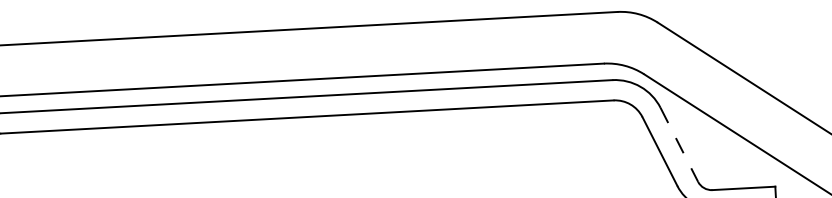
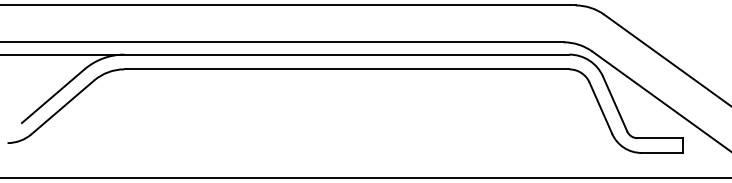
line: (679, 145) -> (615, 104), dashed -> solid

